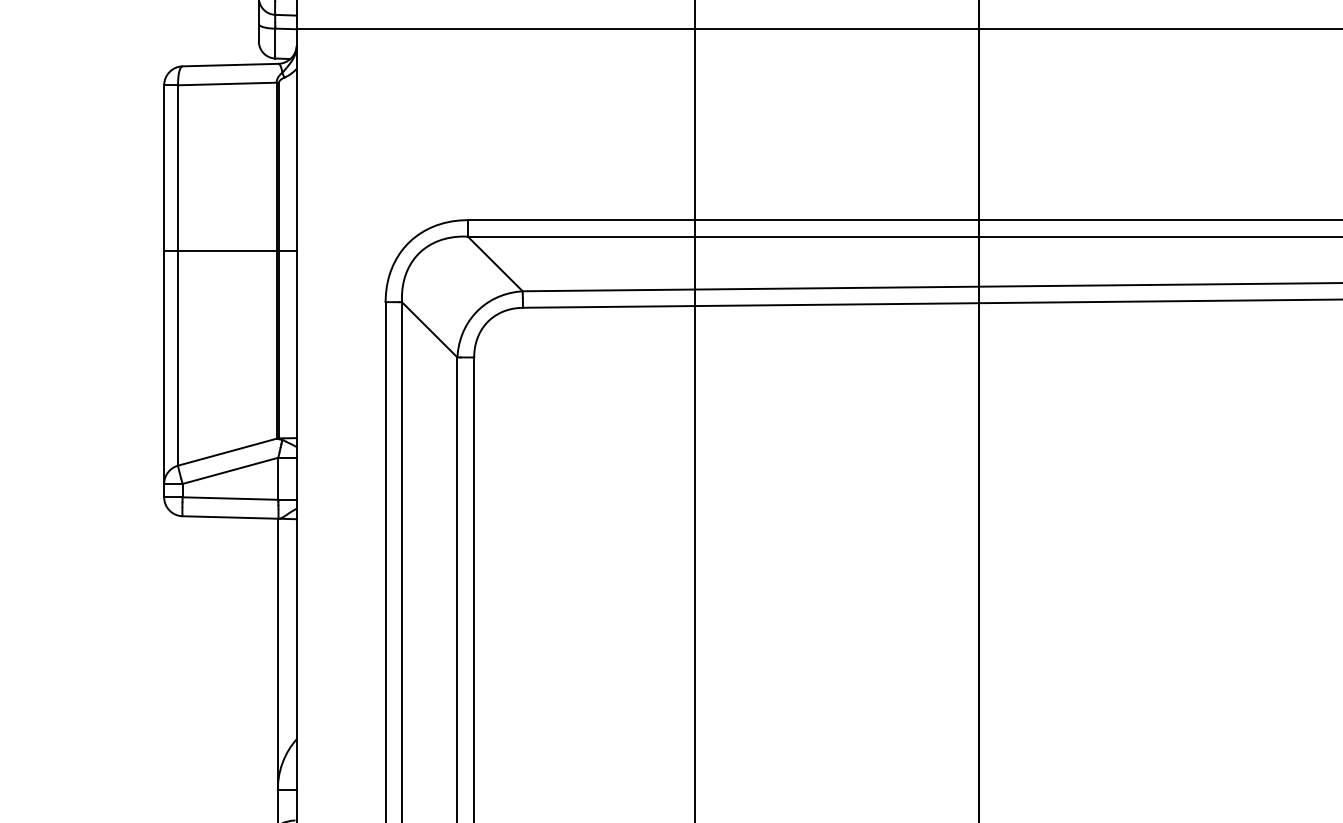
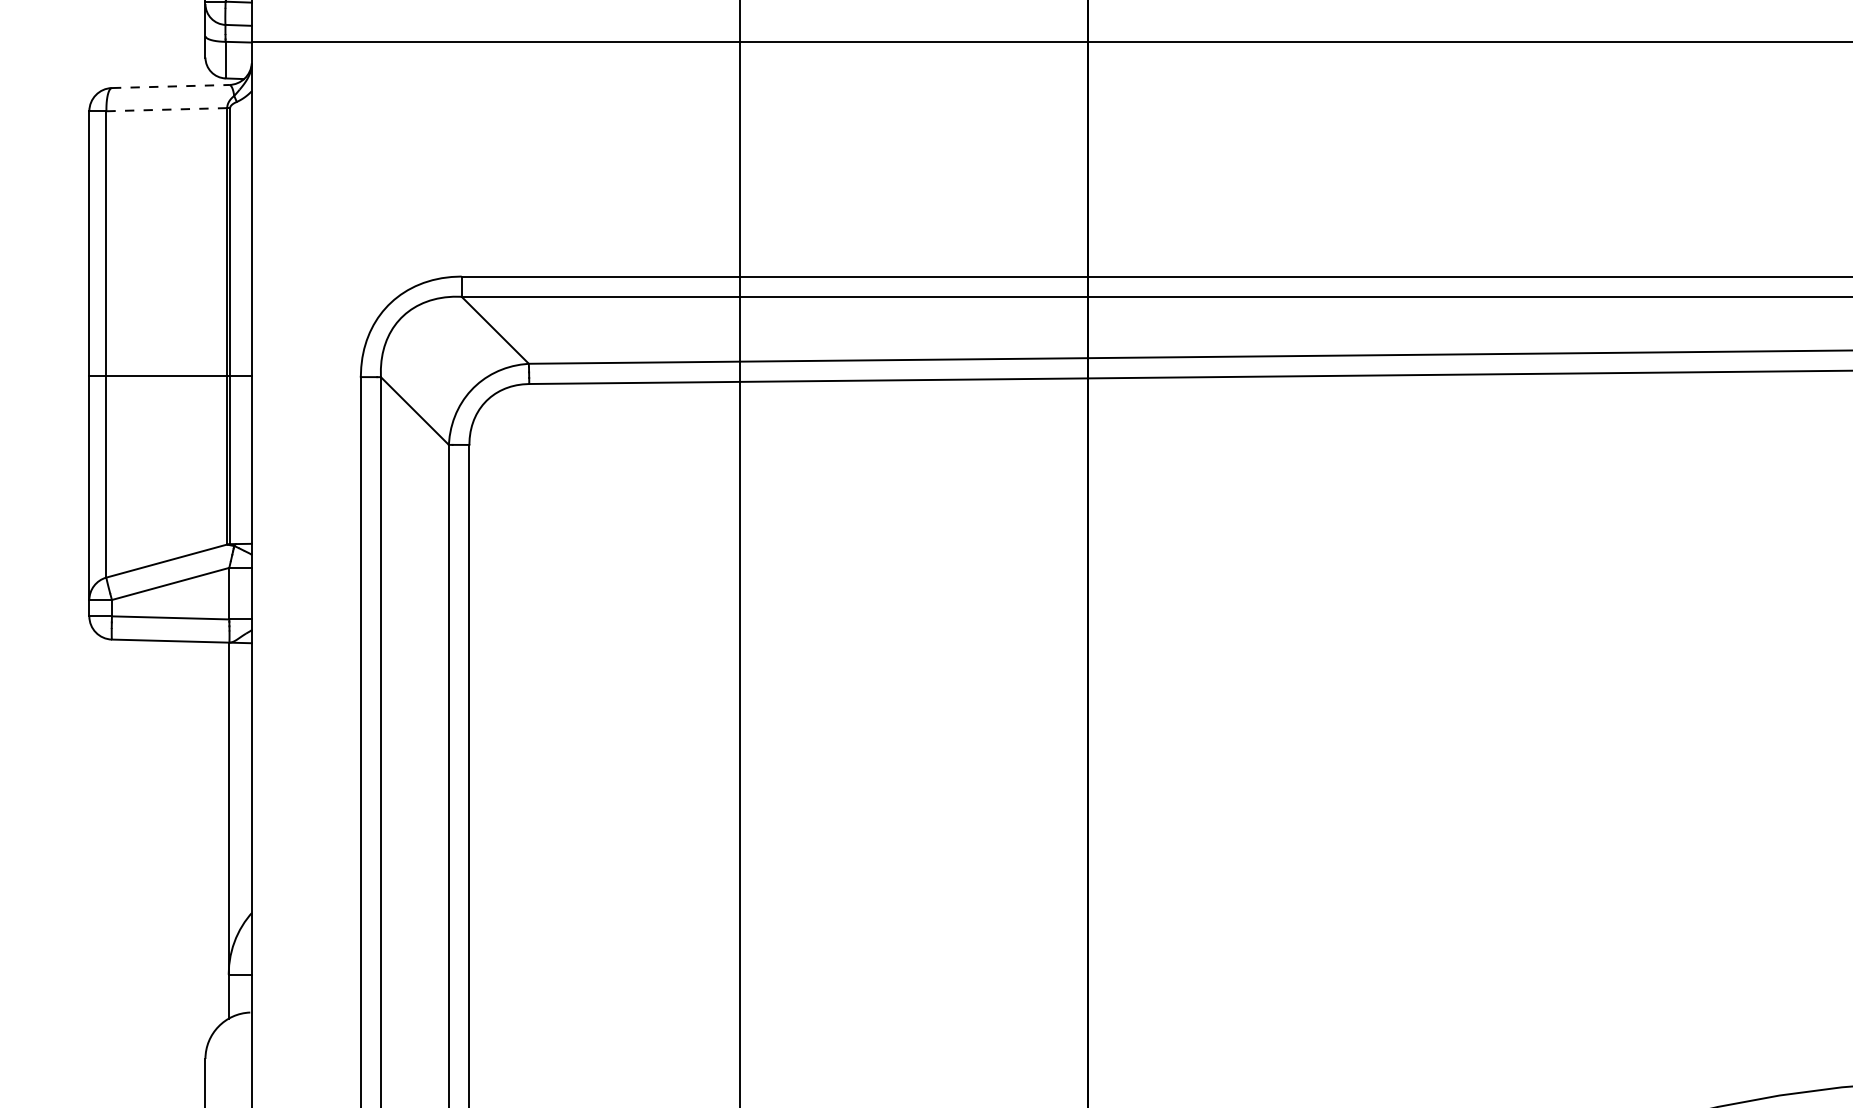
line: (230, 65) -> (170, 86), solid -> dashed
line: (227, 83) -> (167, 109), solid -> dashed
line: (230, 250) -> (170, 375), moved

